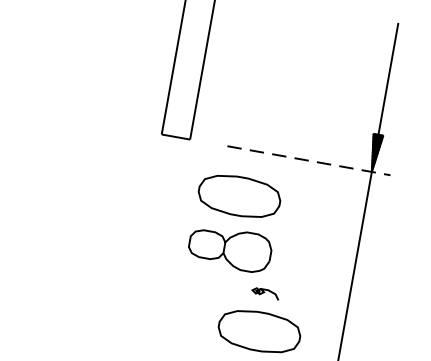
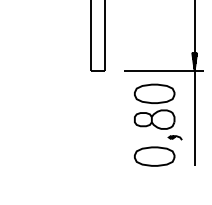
line: (310, 162) -> (164, 71), dashed -> solid
part: (240, 233) -> (158, 111), moved

